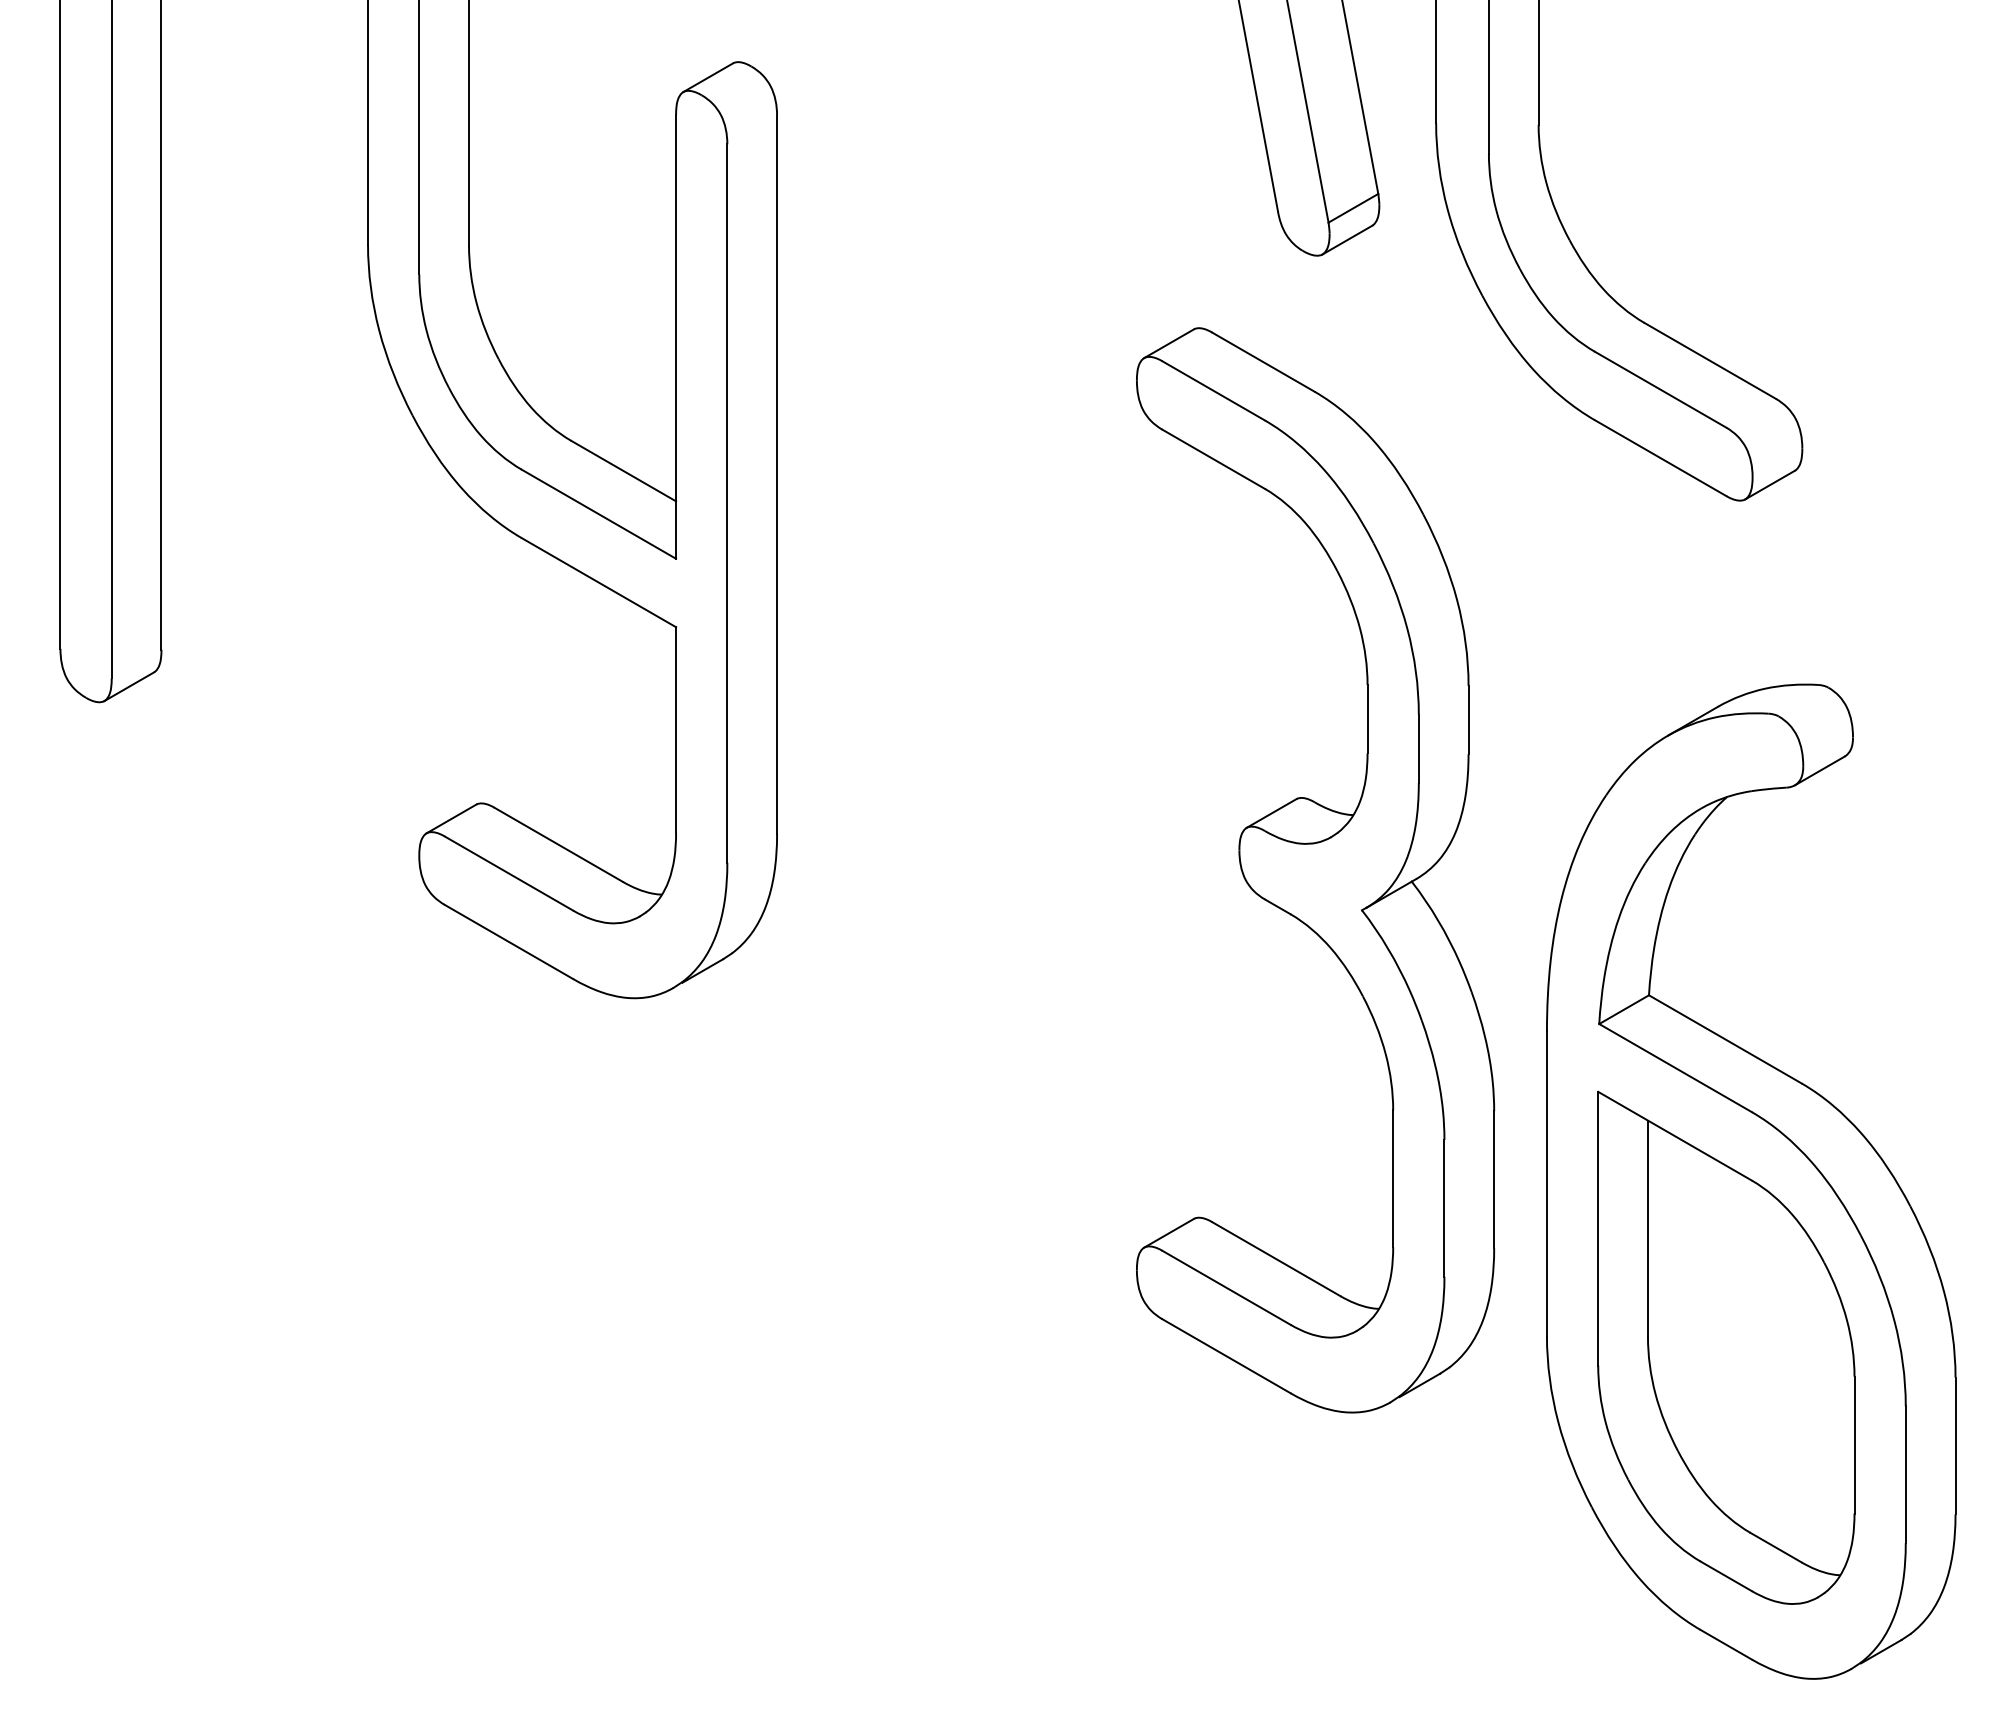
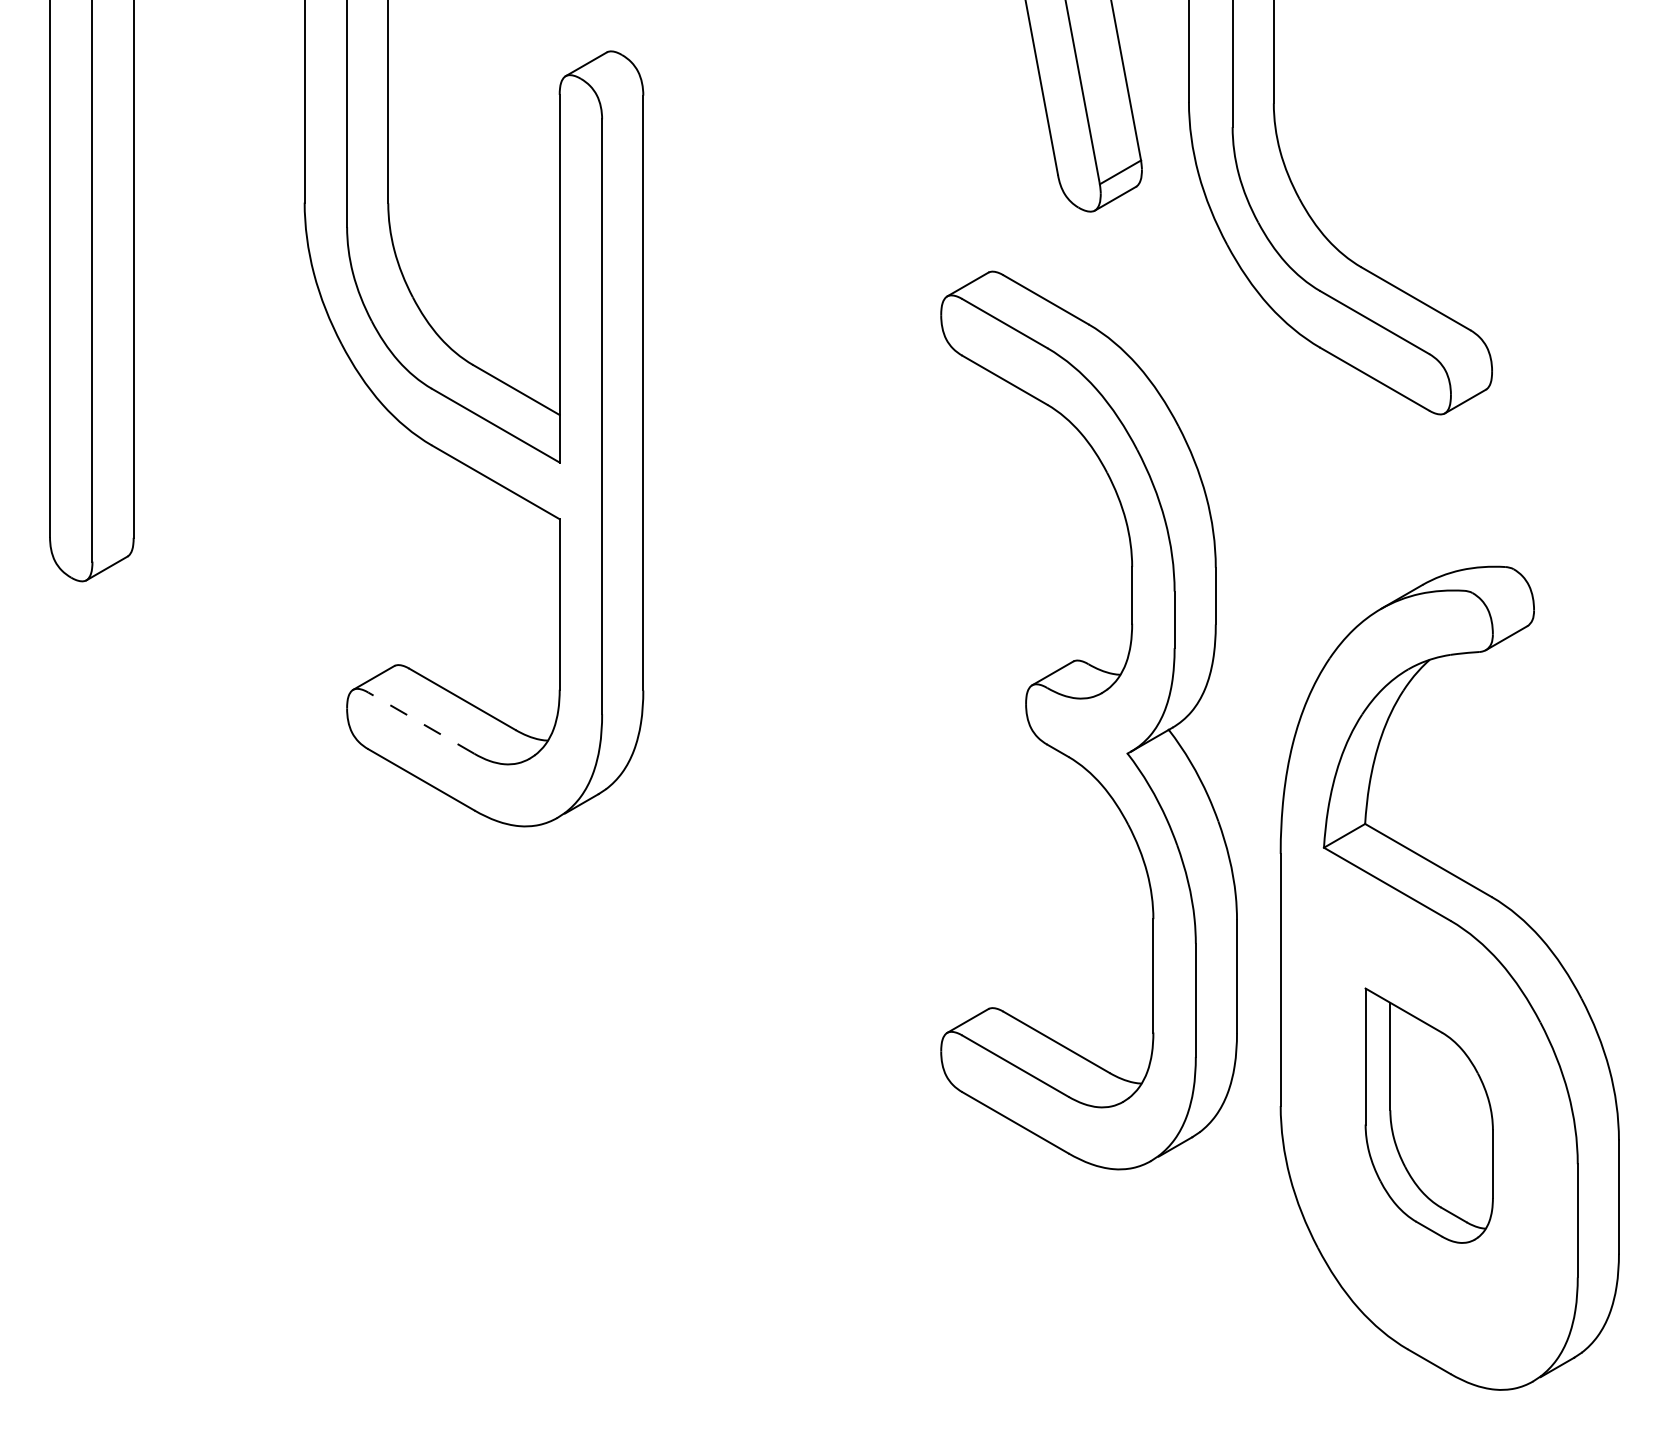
line: (508, 873) -> (420, 723), solid -> dashed
part: (1726, 1347) -> (1429, 1115), size x0.6

